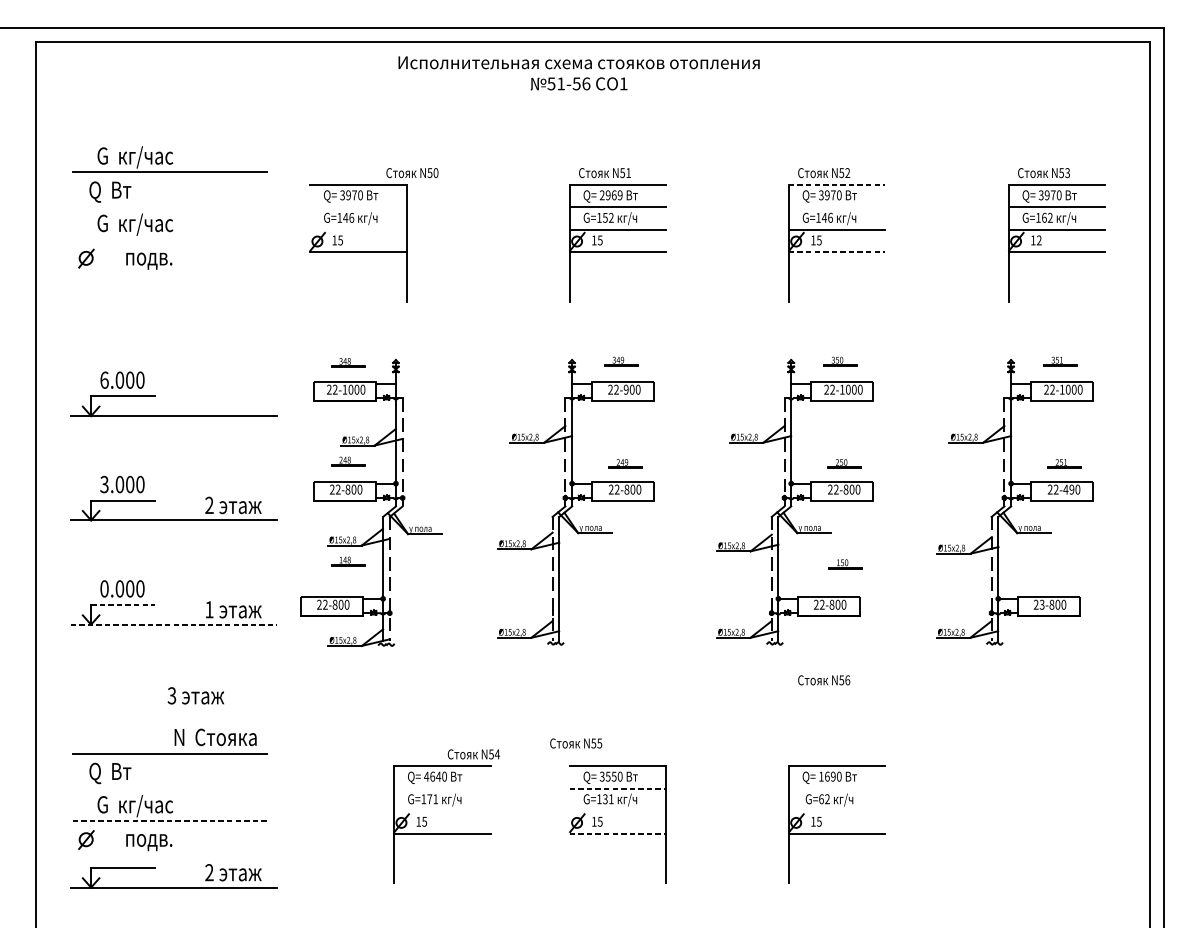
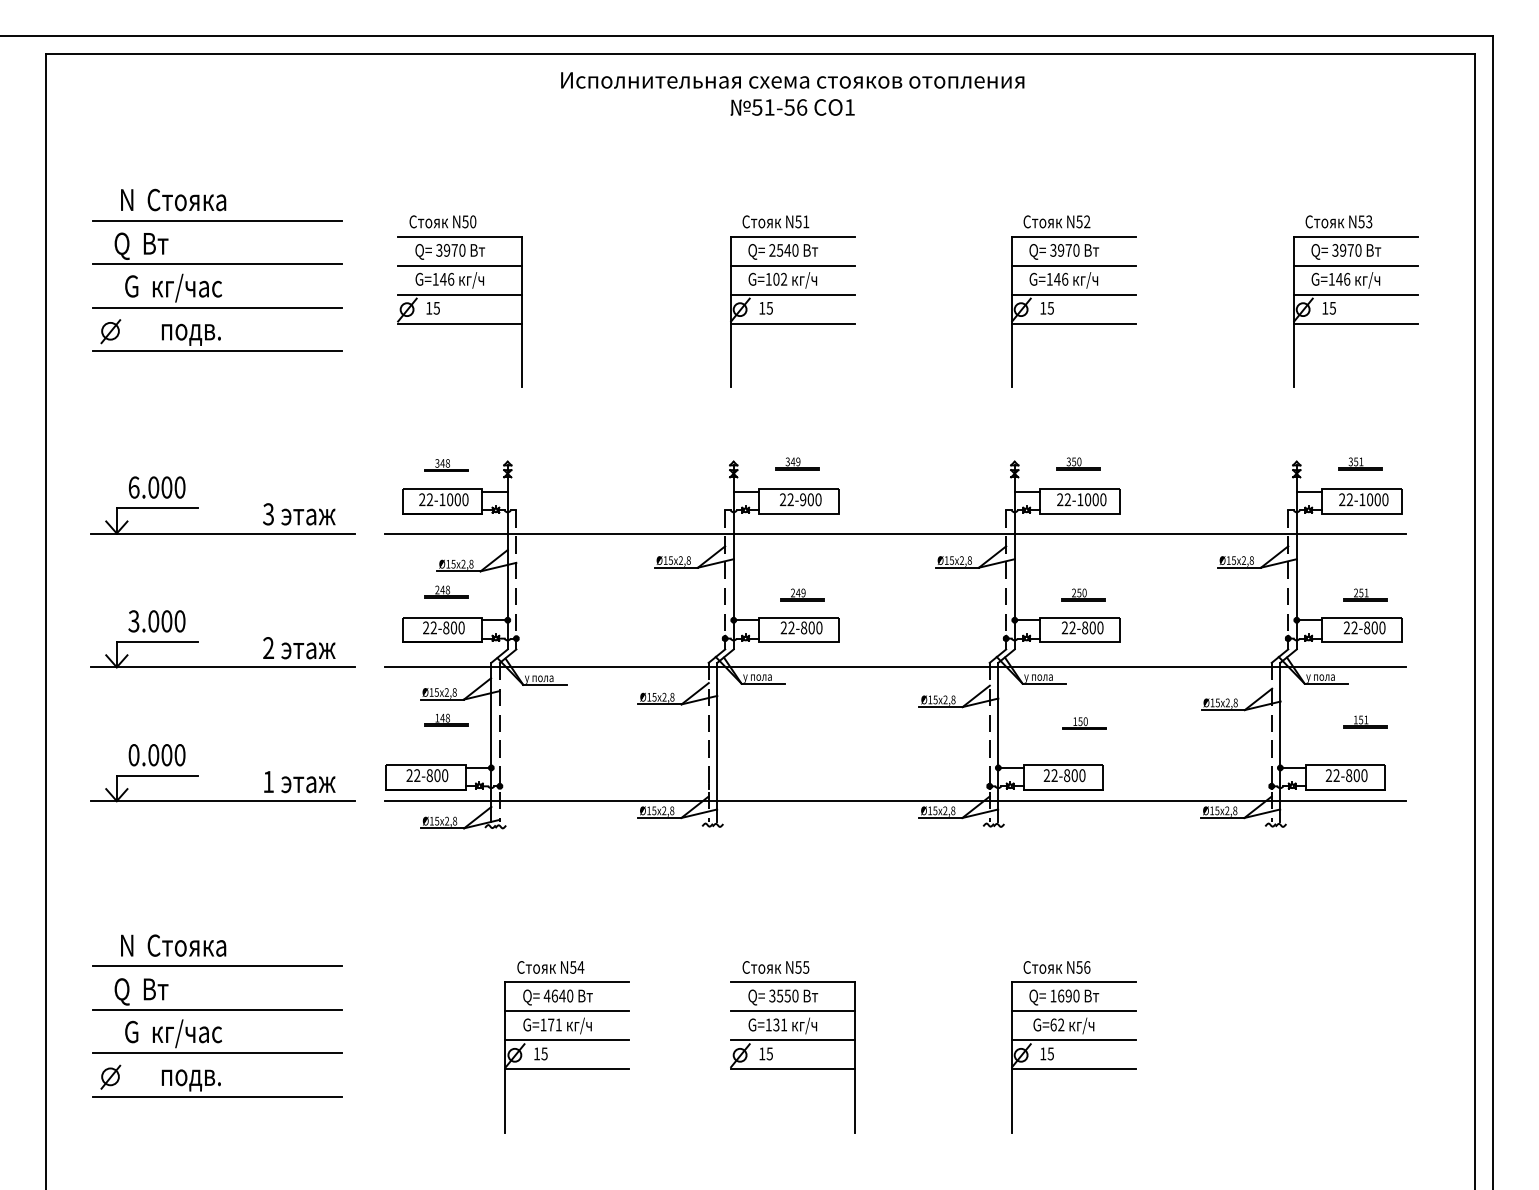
text: (578, 72) -> (792, 93), moved
text: (135, 157) -> (173, 201), G  кг/час -> N  Cтояка
text: (412, 172) -> (442, 221), moved
line: (837, 184) -> (1073, 236), dashed -> solid
text: (614, 195) -> (787, 250), 2969 -> 2540
line: (169, 206) -> (217, 264), added
line: (358, 207) -> (459, 265), added
line: (837, 207) -> (1073, 265), added
text: (605, 217) -> (776, 278), G=152 -> G=102
text: (1047, 217) -> (1343, 278), G=162 -> G=146
line: (358, 229) -> (459, 294), added
line: (169, 239) -> (217, 307), added
text: (1038, 239) -> (1332, 307), 12 -> 15
line: (837, 252) -> (1073, 323), dashed -> solid
line: (169, 274) -> (217, 351), added
line: (698, 416) -> (895, 533), added
text: (1068, 489) -> (1370, 627), 22-490 -> 22-800
line: (698, 520) -> (895, 667), added
part: (1064, 562) -> (1365, 721), added
line: (122, 604) -> (157, 775), dashed -> solid
text: (1042, 605) -> (1336, 776), 23-800 -> 22-800
line: (174, 625) -> (223, 801), dashed -> solid
line: (698, 625) -> (895, 801), added
text: (823, 680) -> (1056, 967), moved
text: (196, 695) -> (299, 514), moved
text: (215, 737) -> (173, 945), moved
text: (575, 743) -> (775, 967), moved
text: (473, 754) -> (550, 967), moved
line: (169, 787) -> (217, 1009), added
line: (442, 788) -> (567, 1011), added
line: (618, 788) -> (793, 1011), dashed -> solid
line: (837, 788) -> (1073, 1011), added
line: (442, 811) -> (567, 1040), added
line: (617, 811) -> (792, 1040), added
line: (837, 811) -> (1073, 1040), added
line: (169, 821) -> (217, 1053), dashed -> solid
line: (618, 833) -> (793, 1069), dashed -> solid
line: (169, 855) -> (217, 1096), added
part: (173, 886) -> (222, 1137), removed

